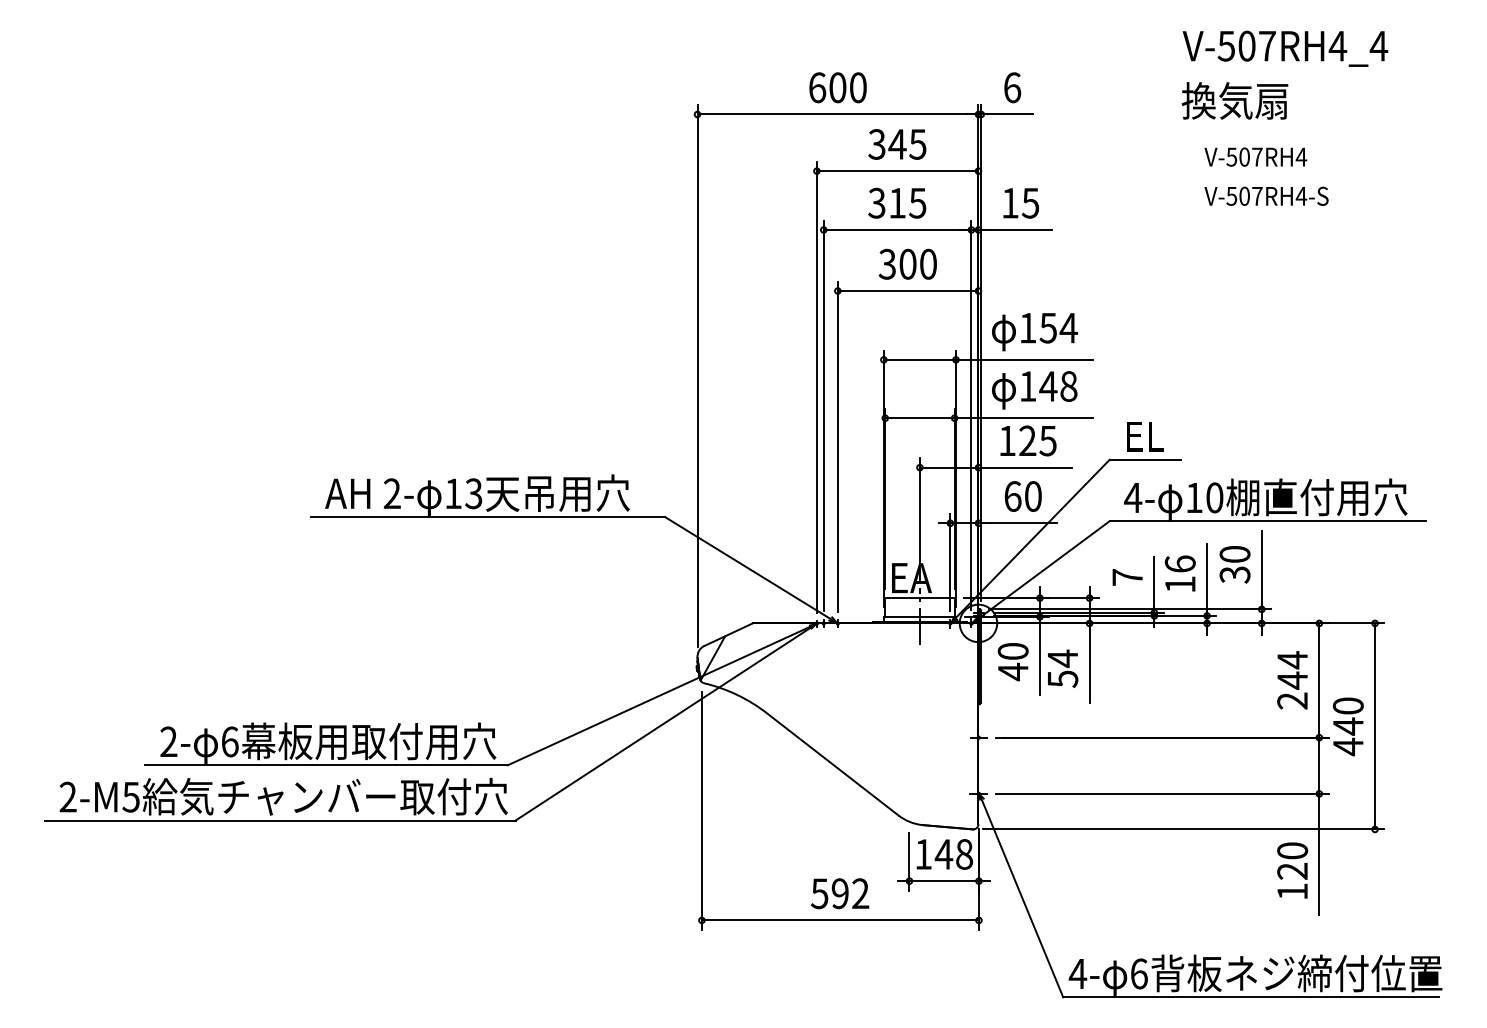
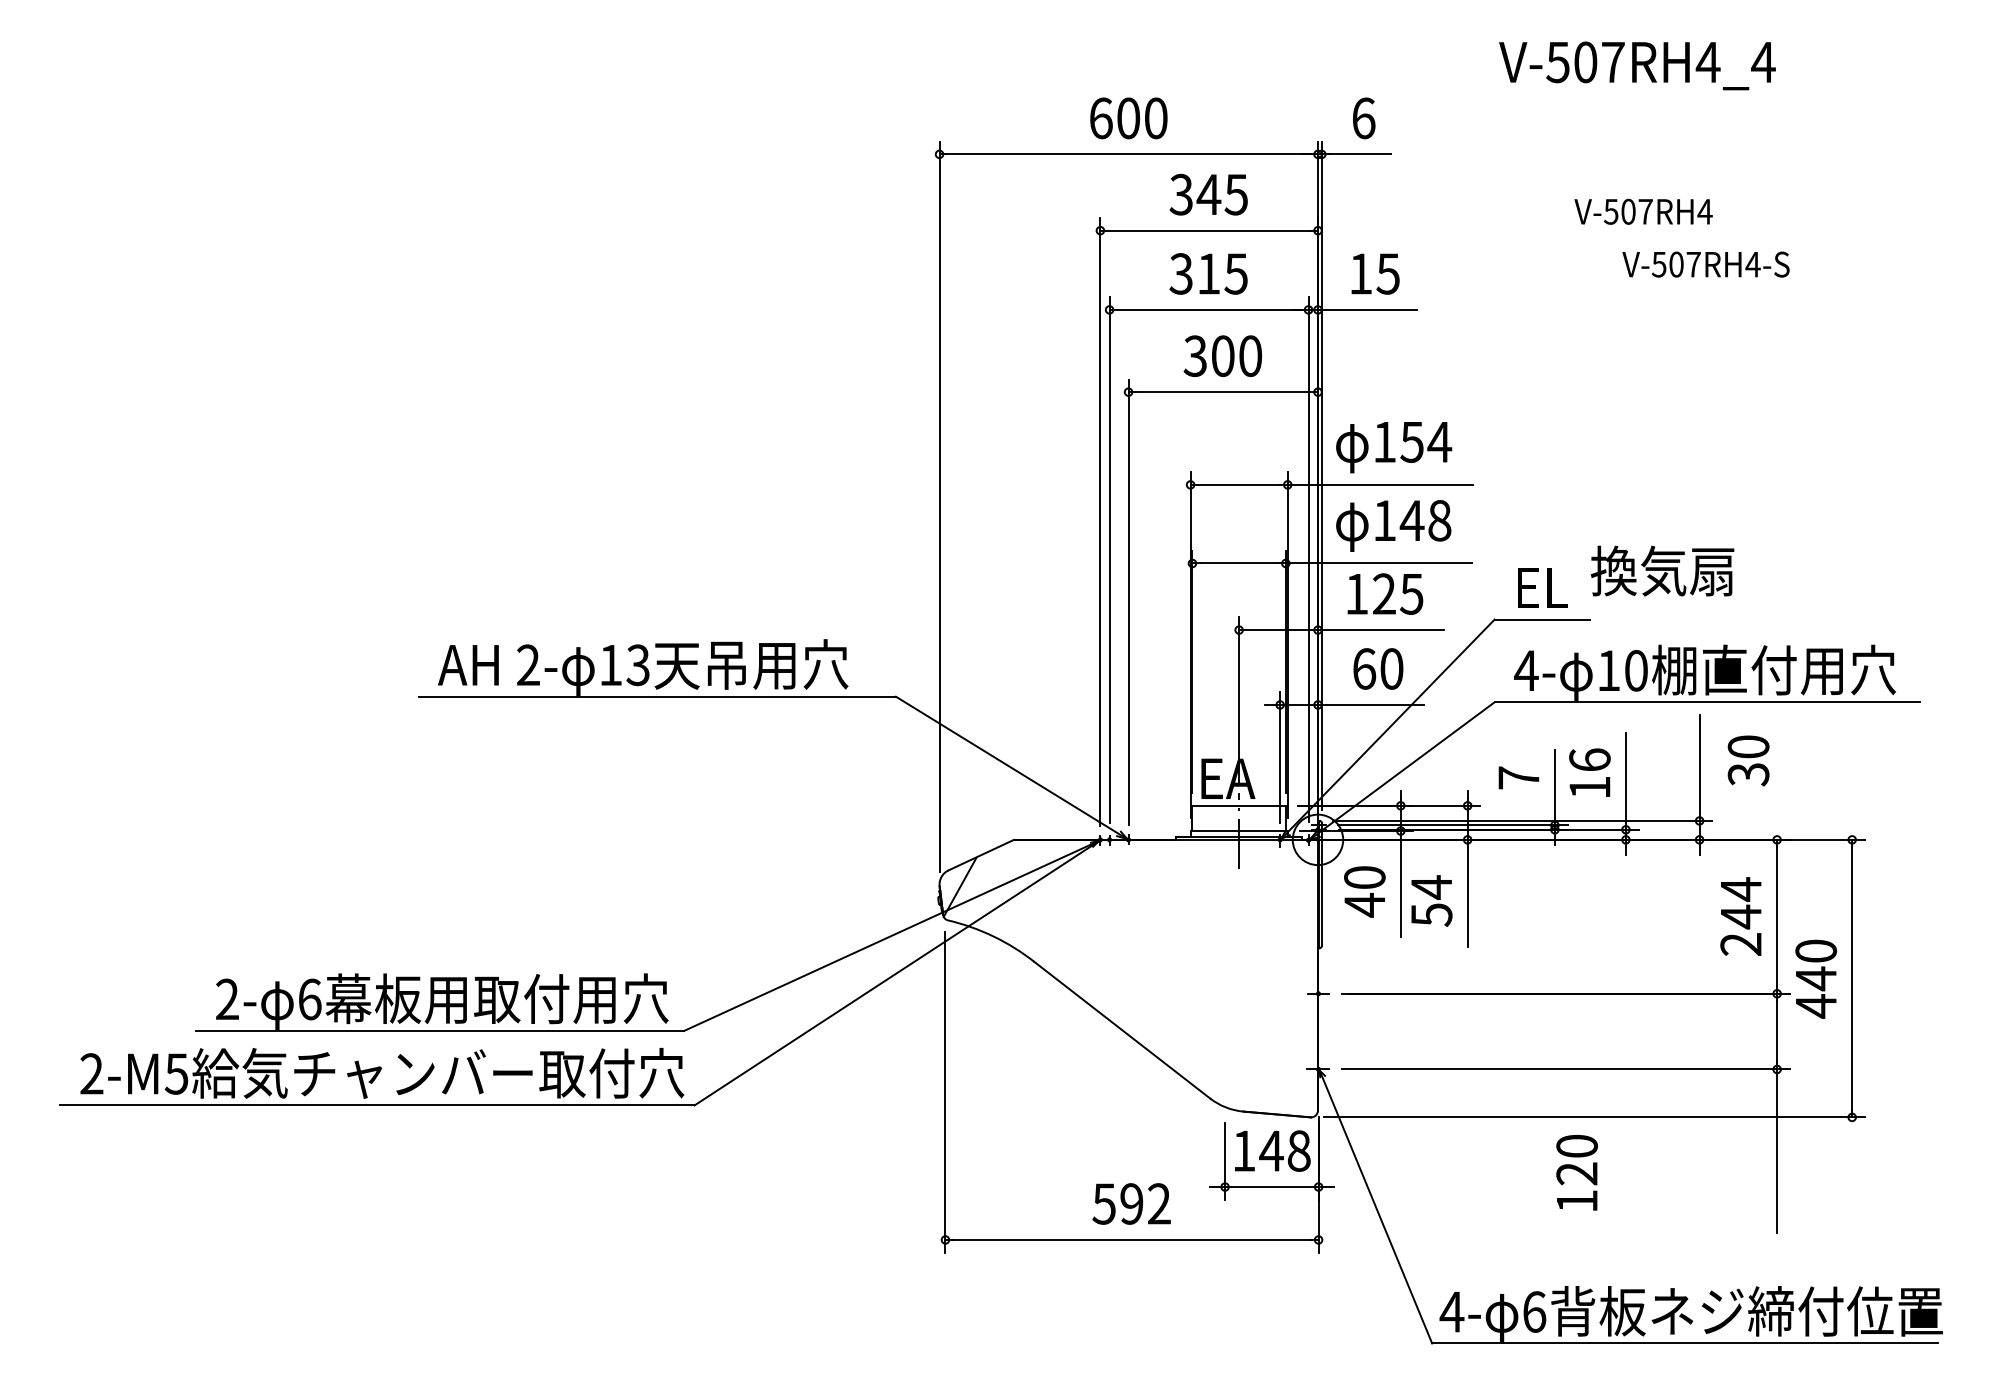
text: (1285, 48) -> (1637, 65), moved
text: (1234, 100) -> (1662, 570), moved
text: (1255, 156) -> (1643, 211), moved
text: (1234, 564) -> (1748, 760), moved
text: (1292, 870) -> (1576, 1172), moved

